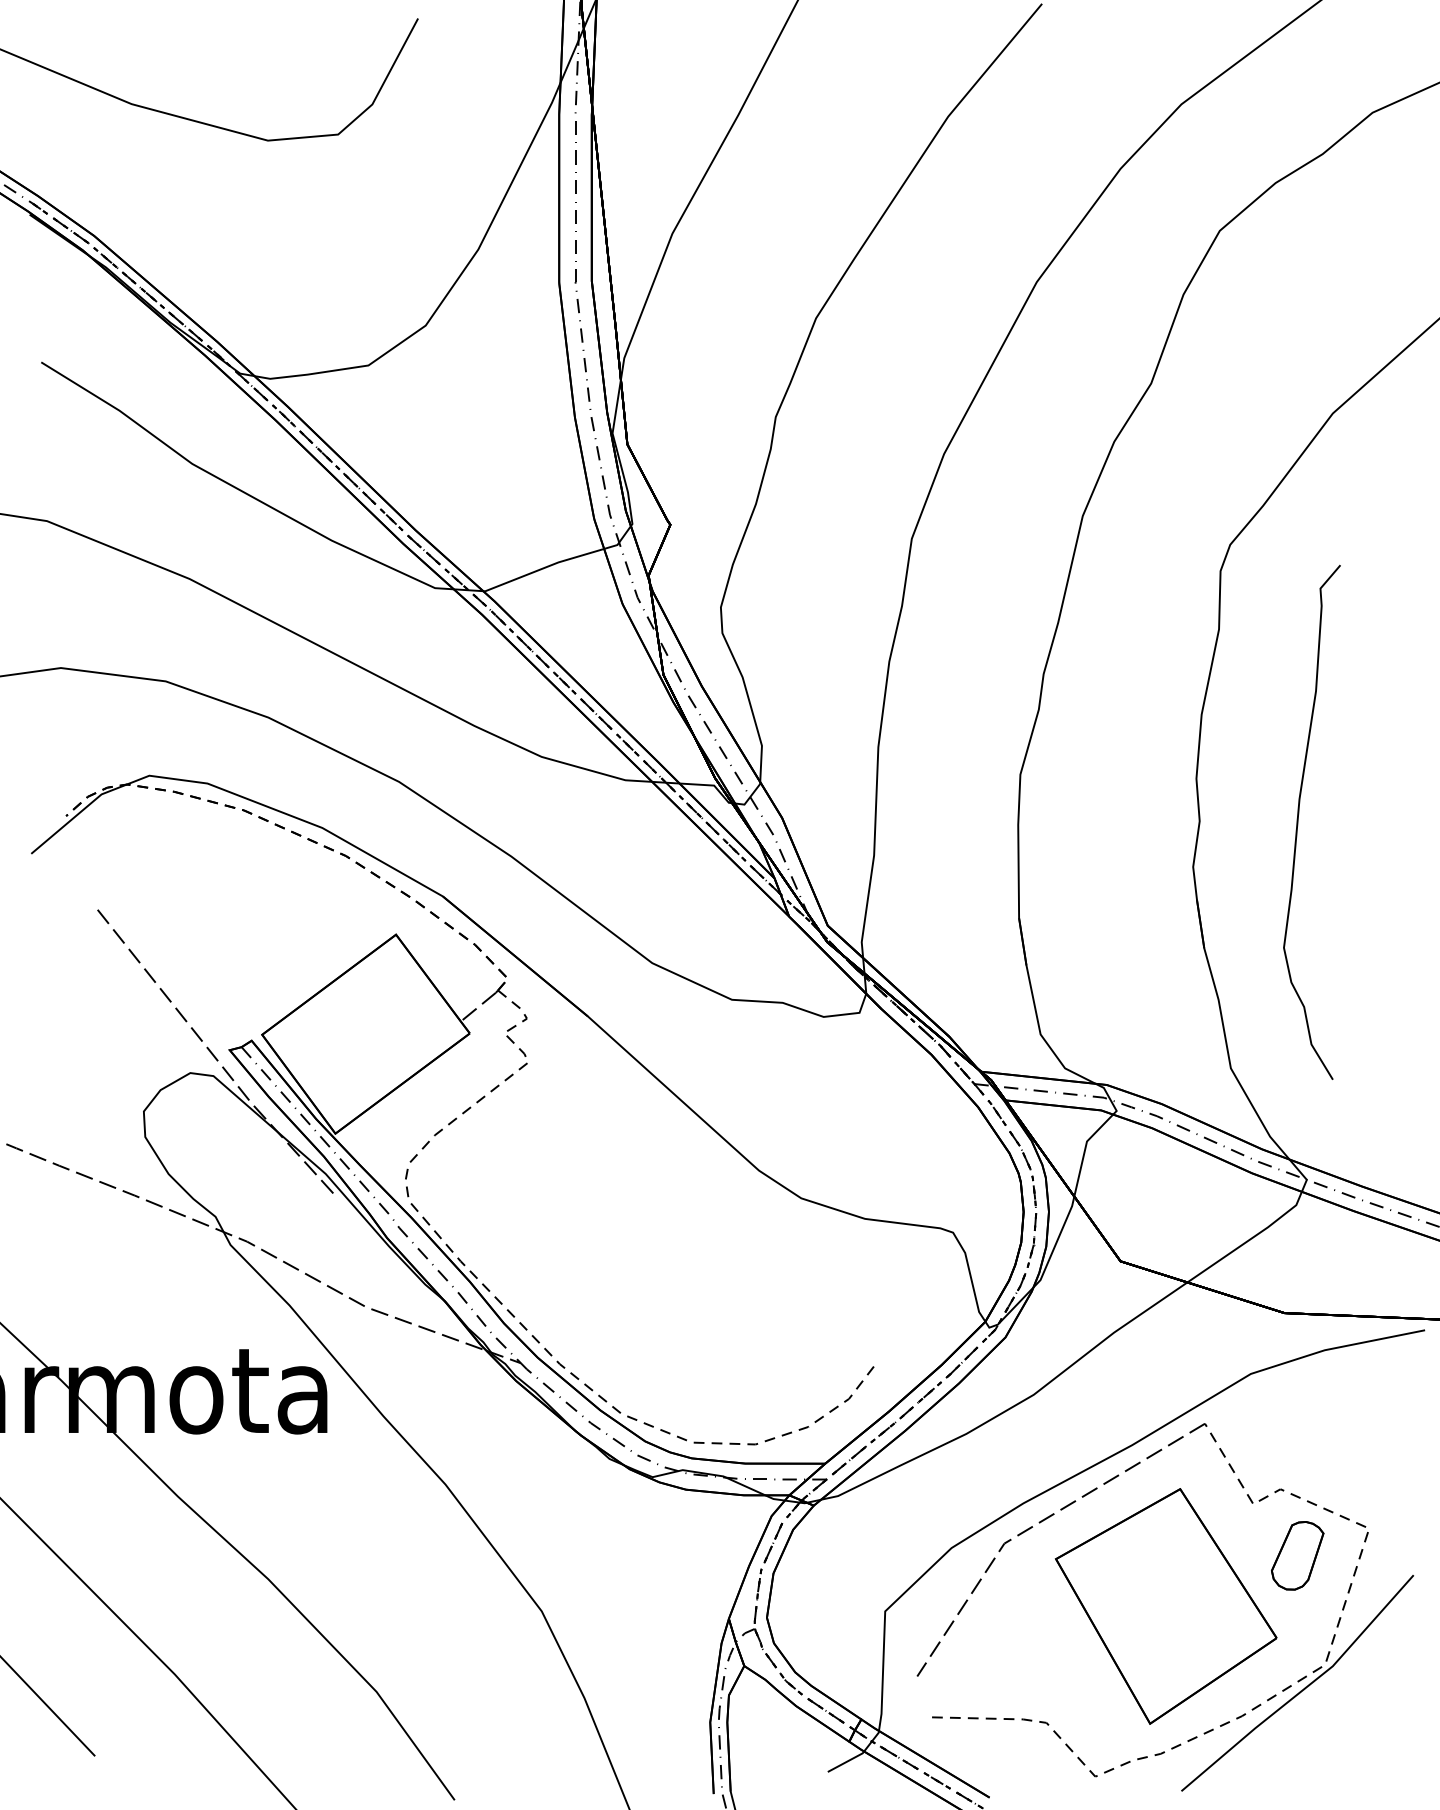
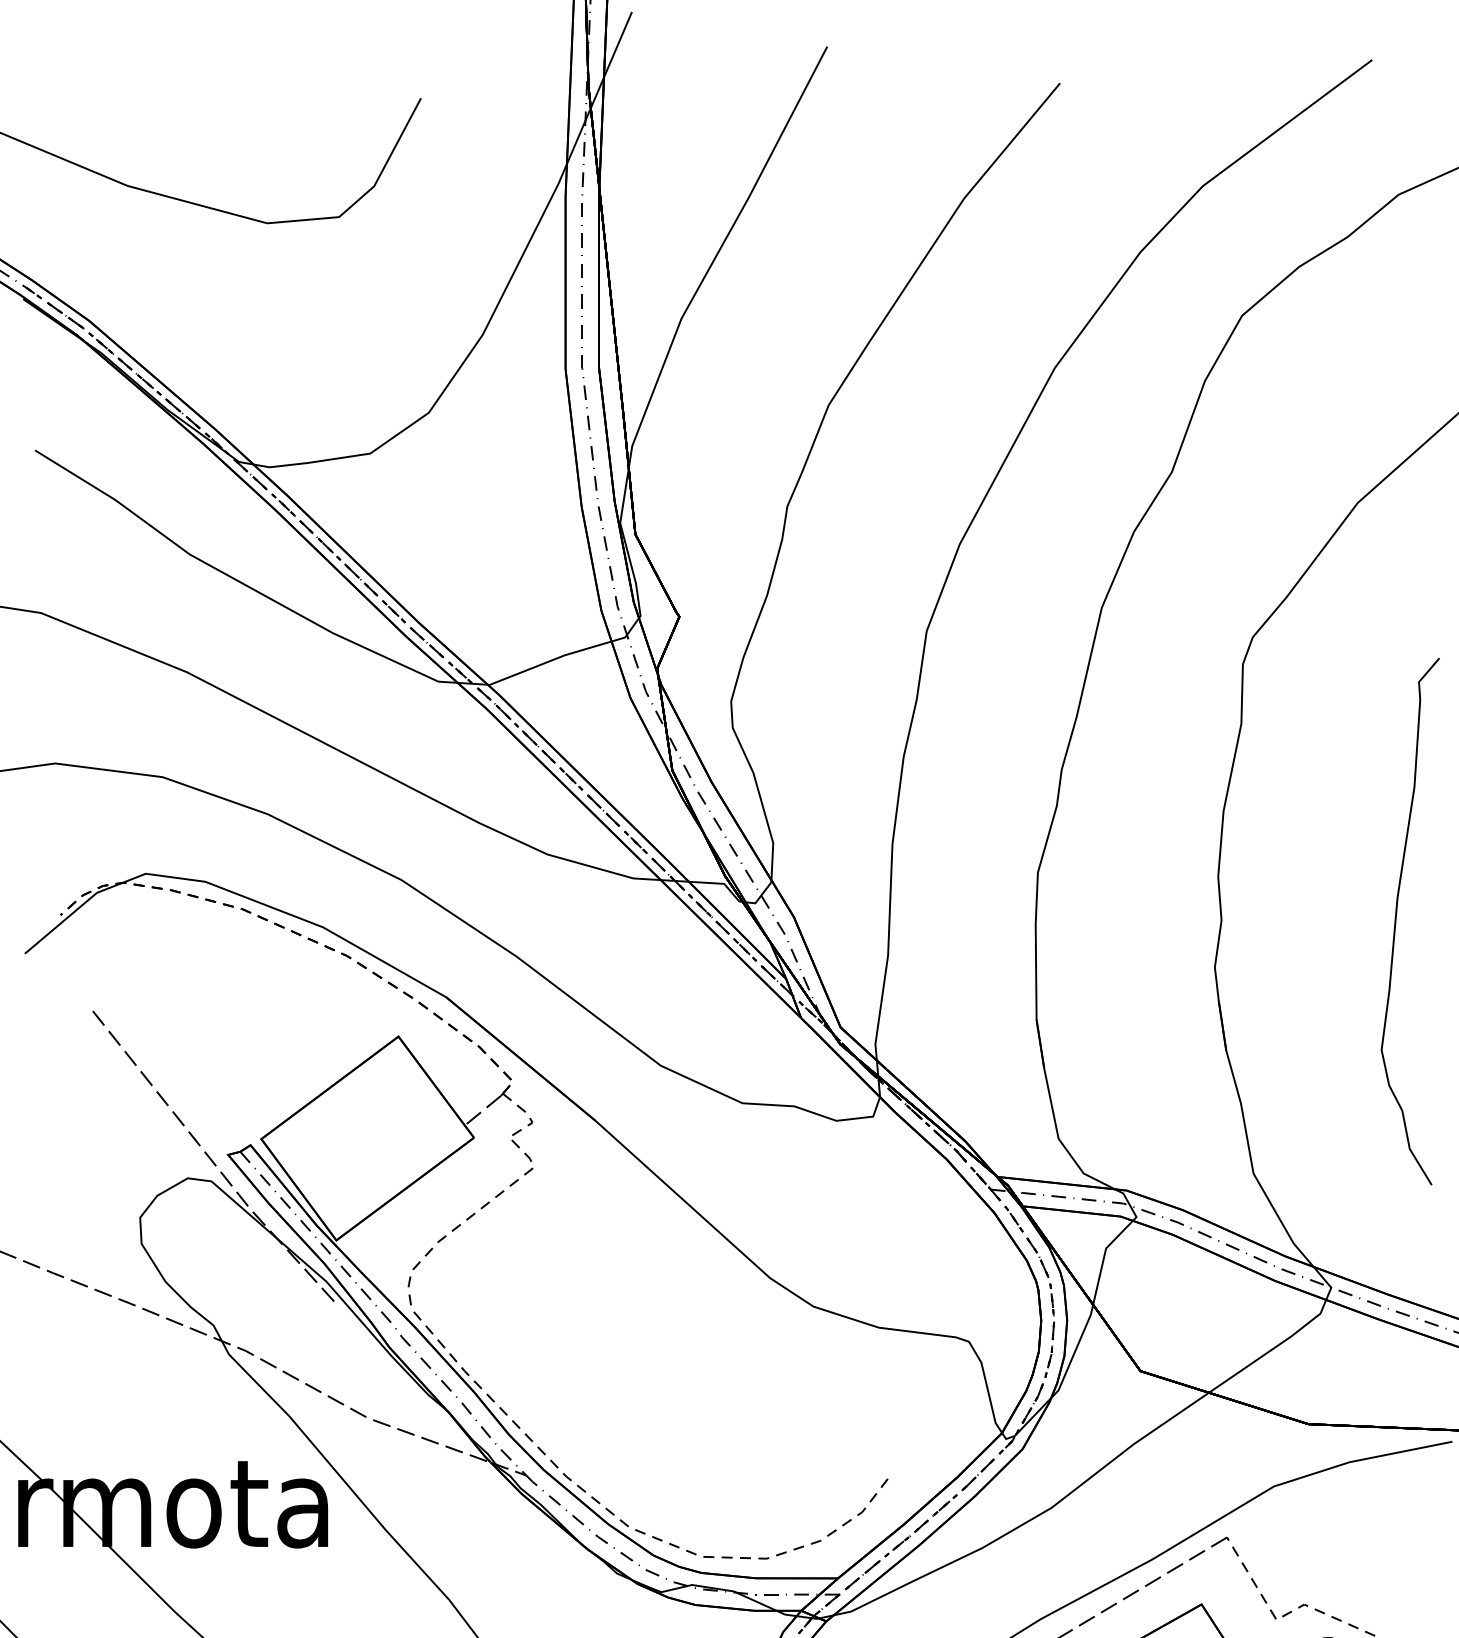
curve: (1298, 821) -> (1396, 920), moved

